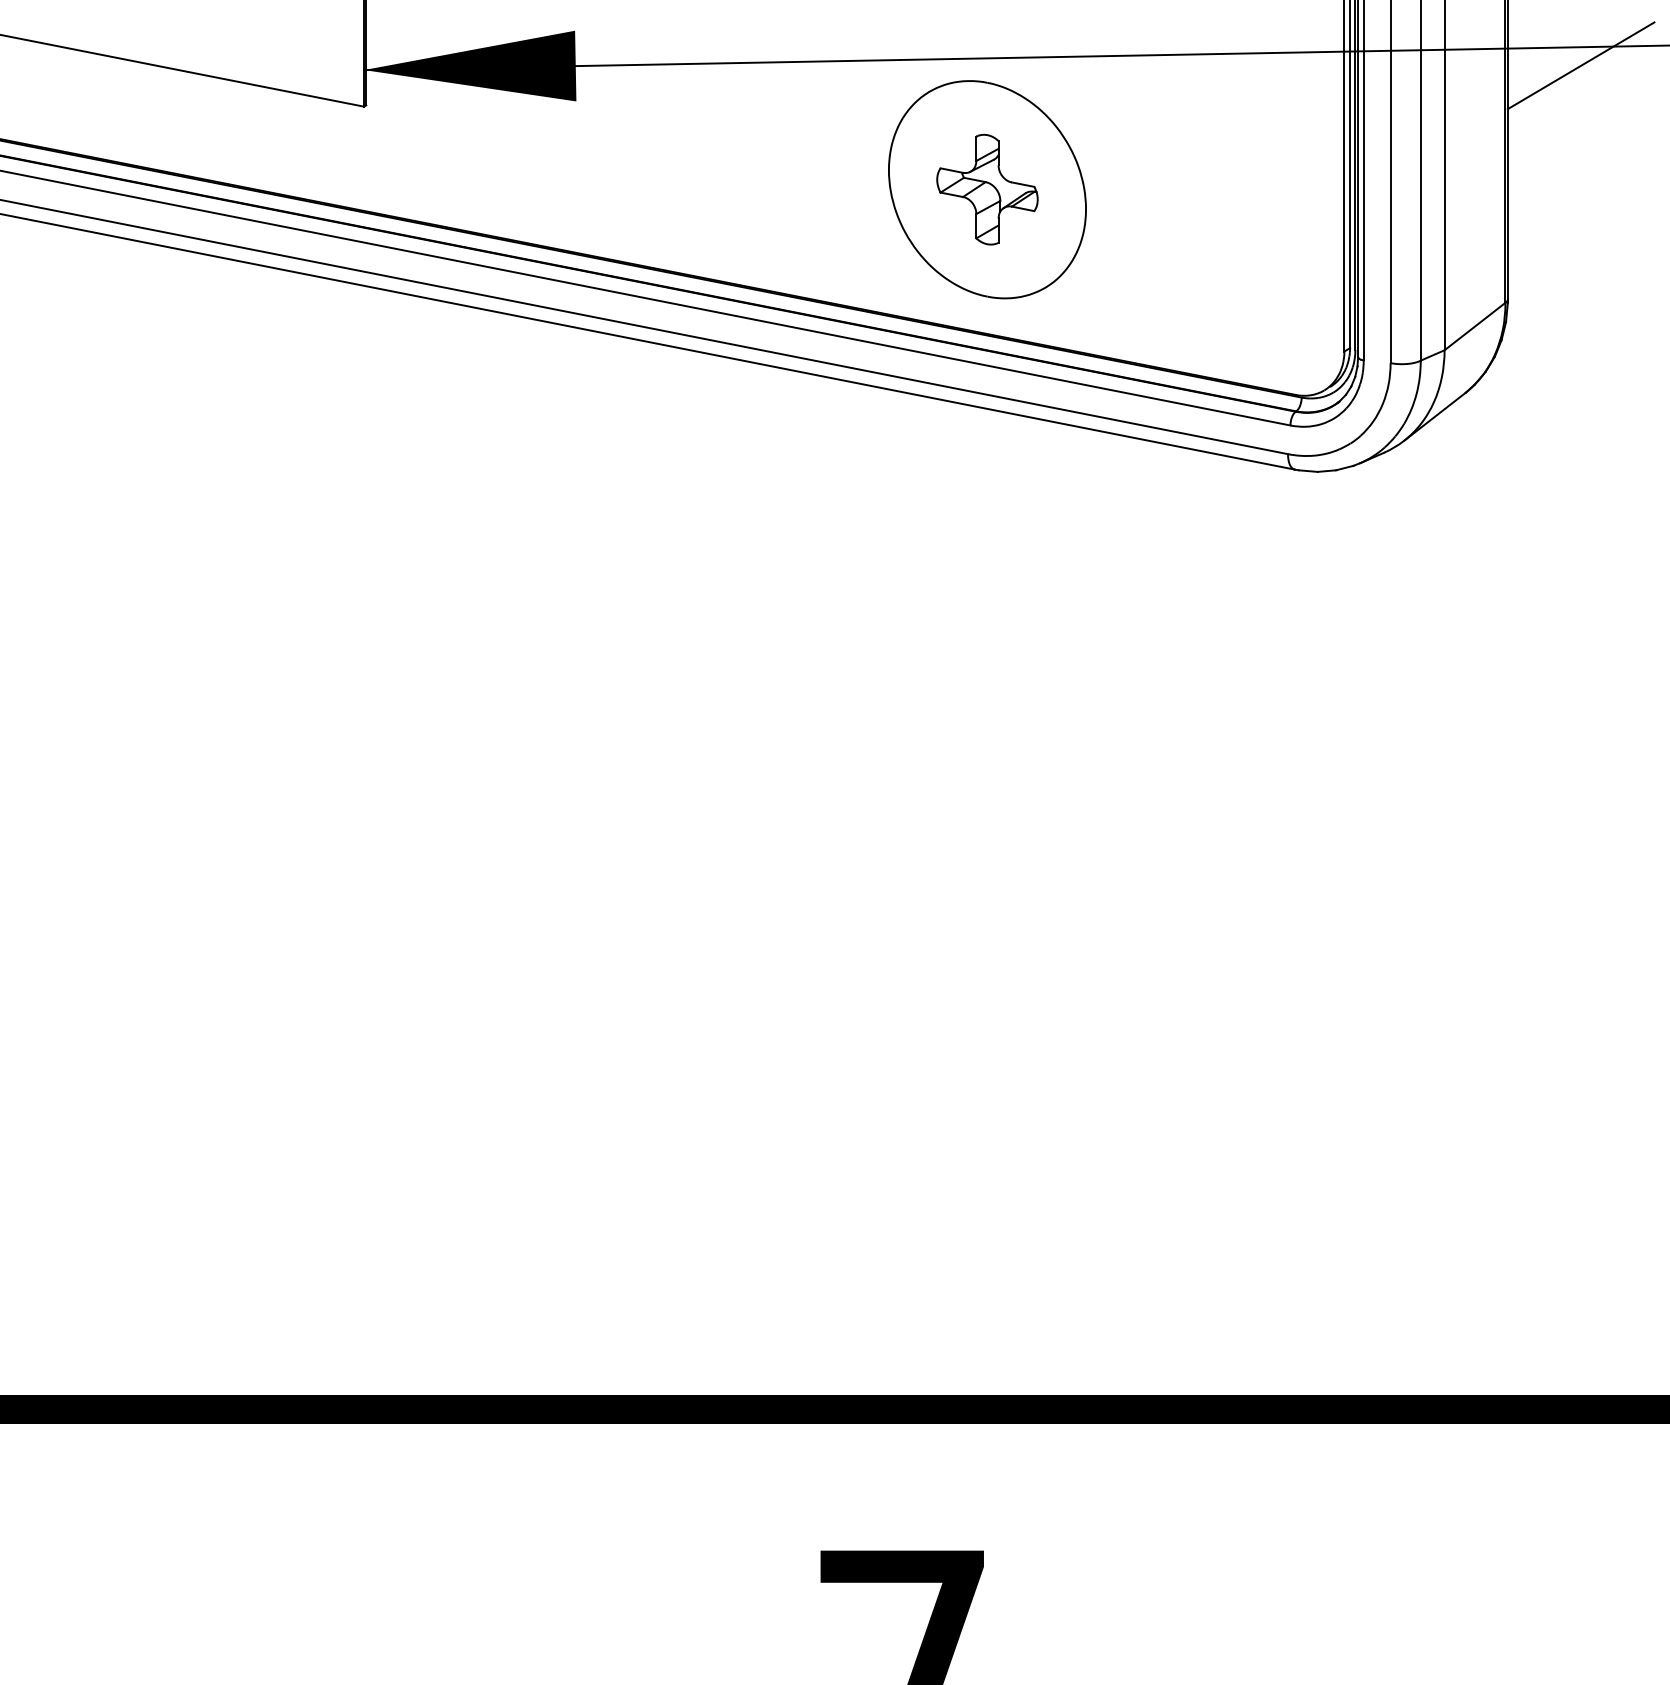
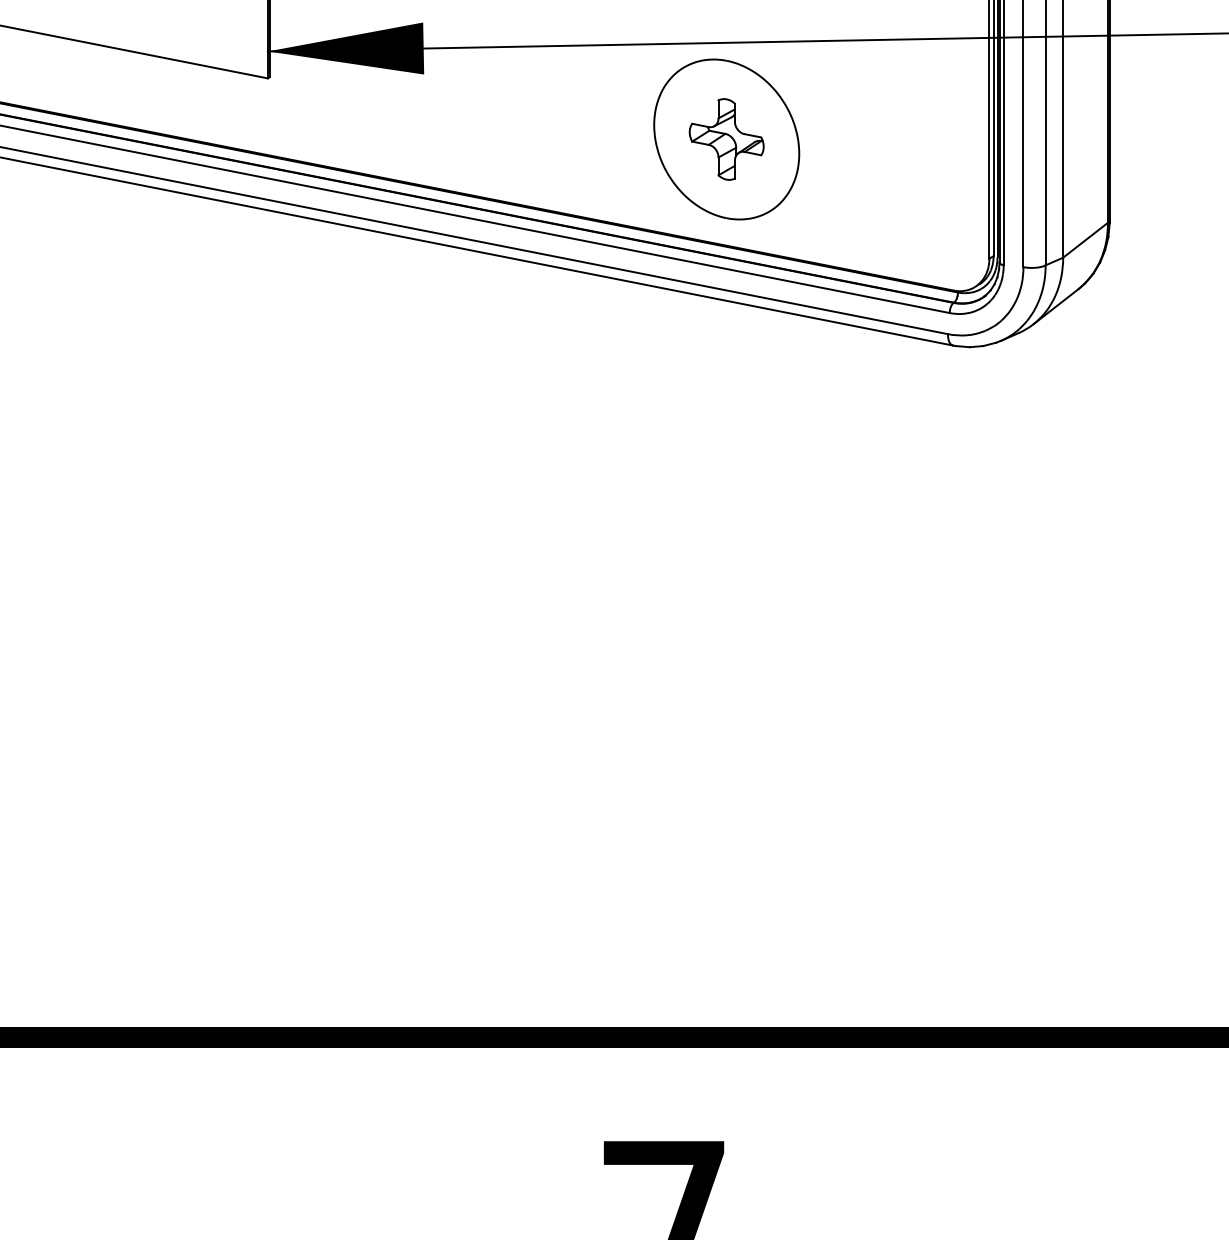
line: (1580, 66) -> (1163, 48), removed

